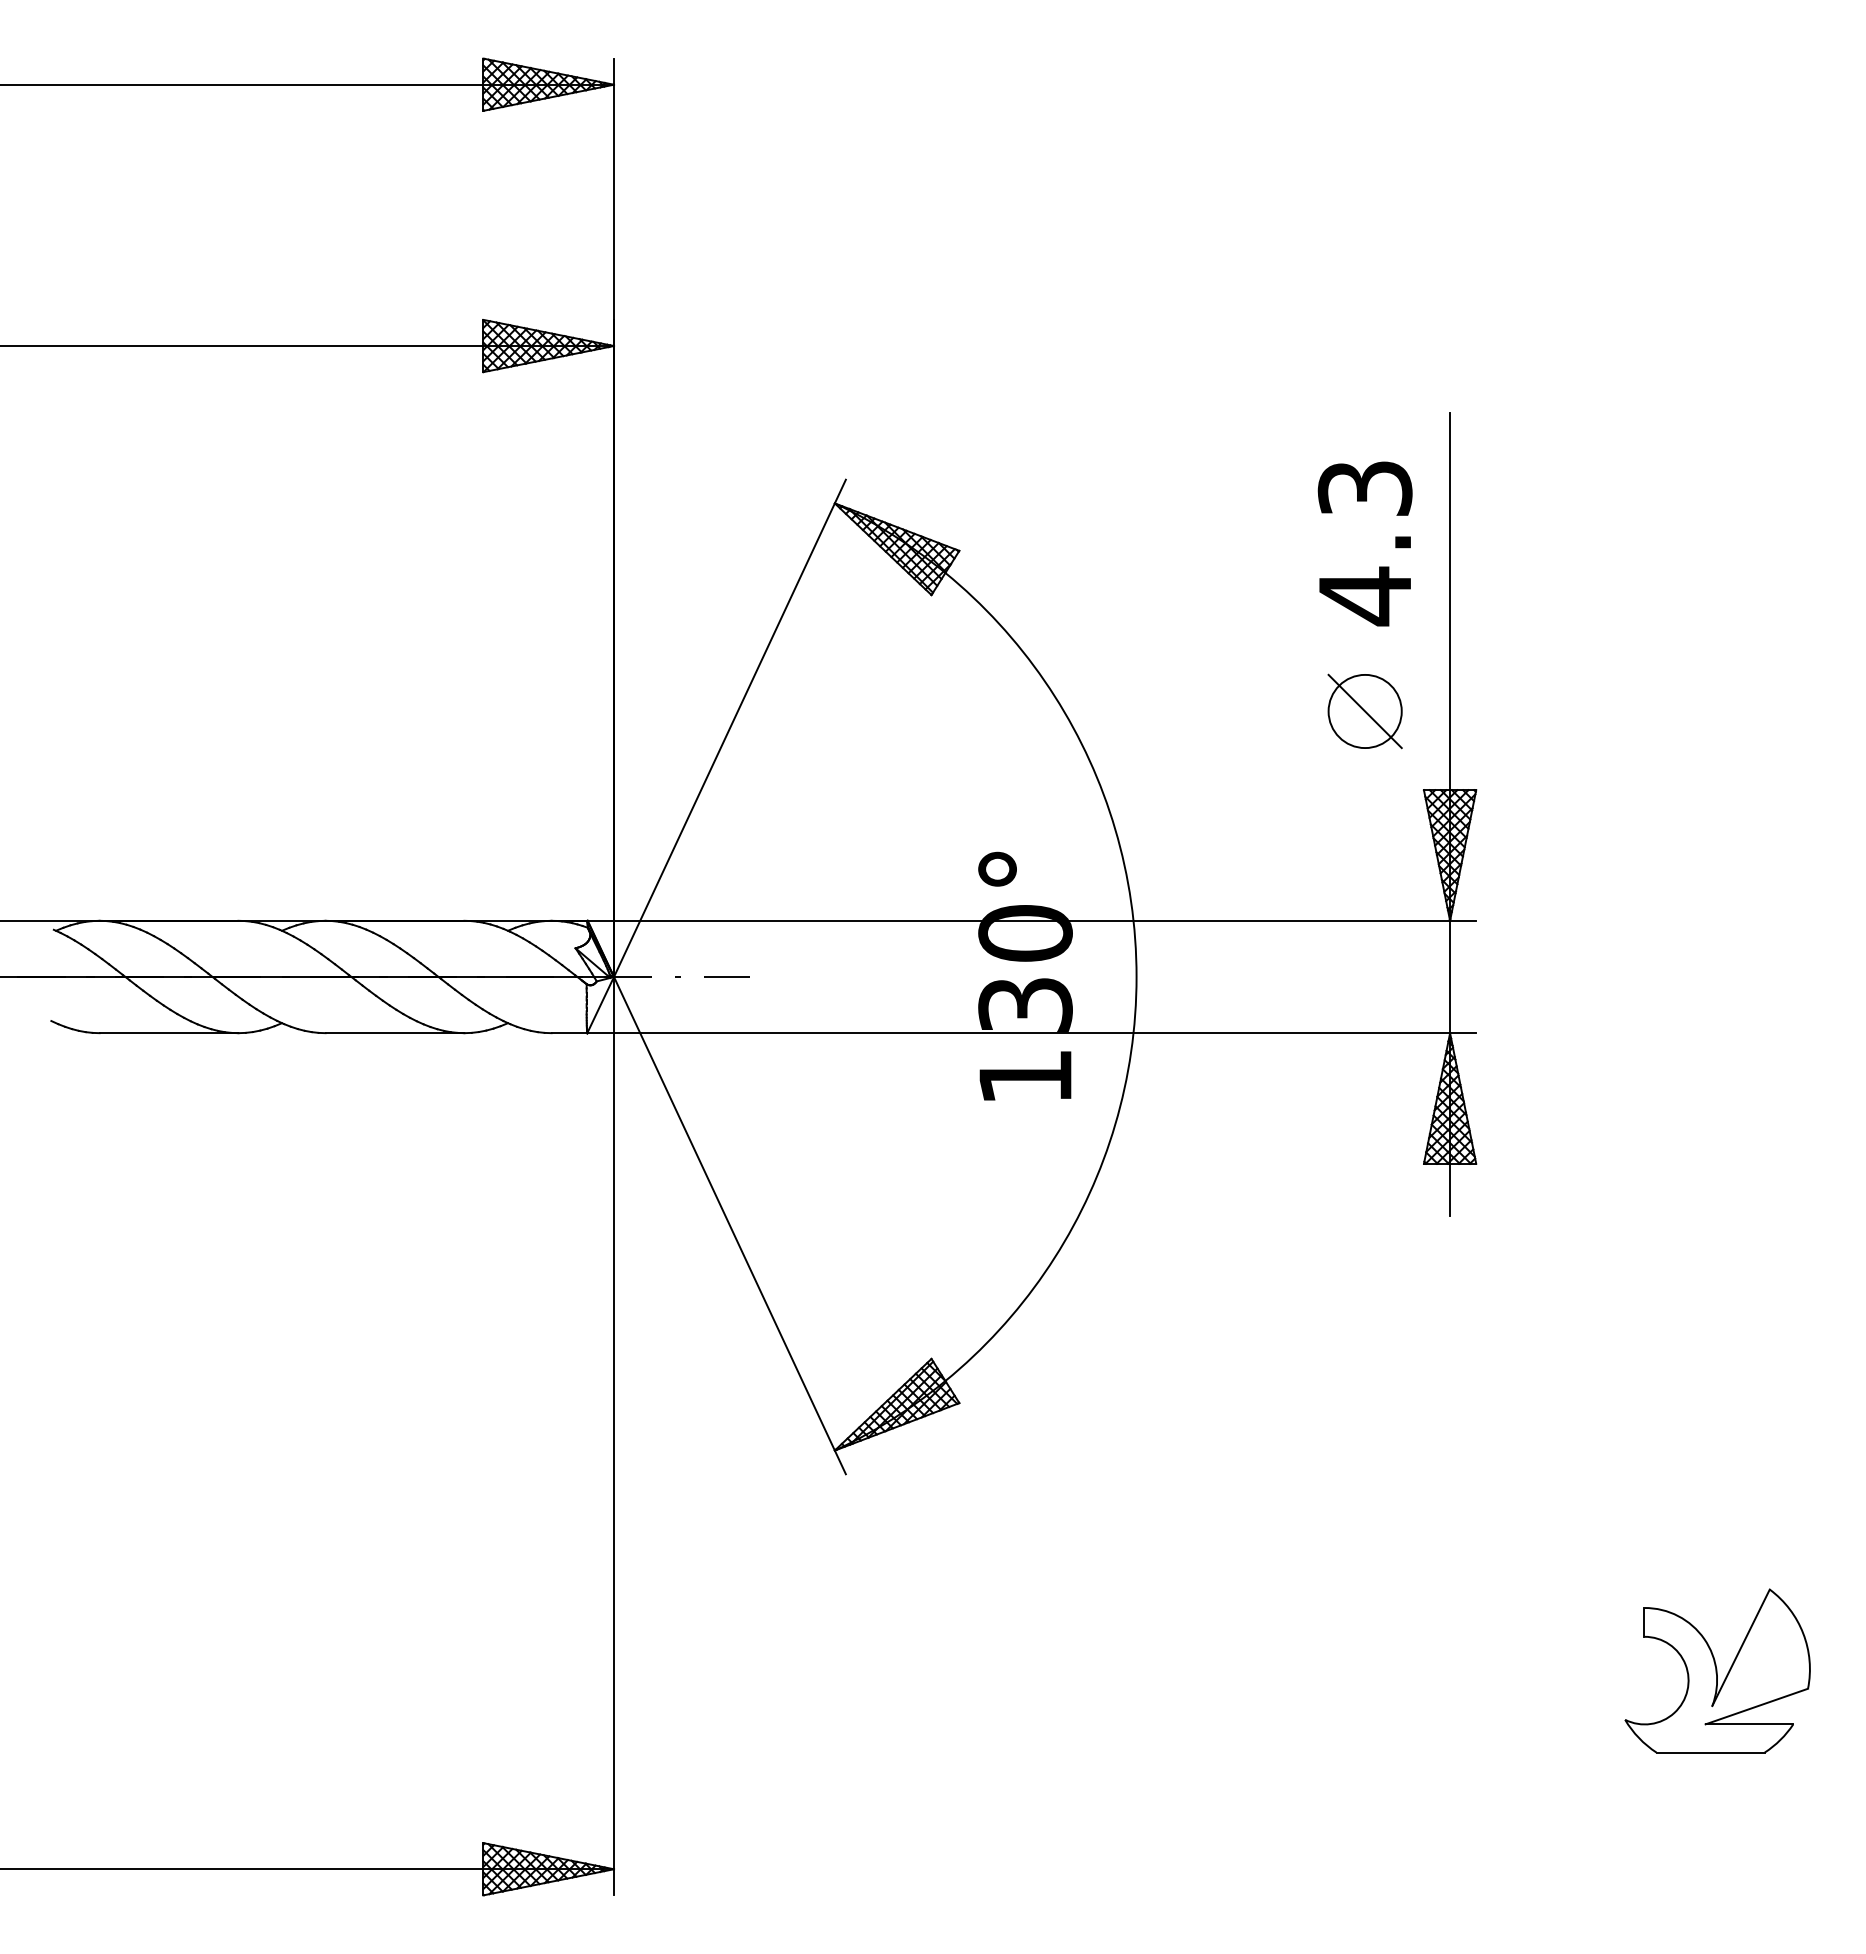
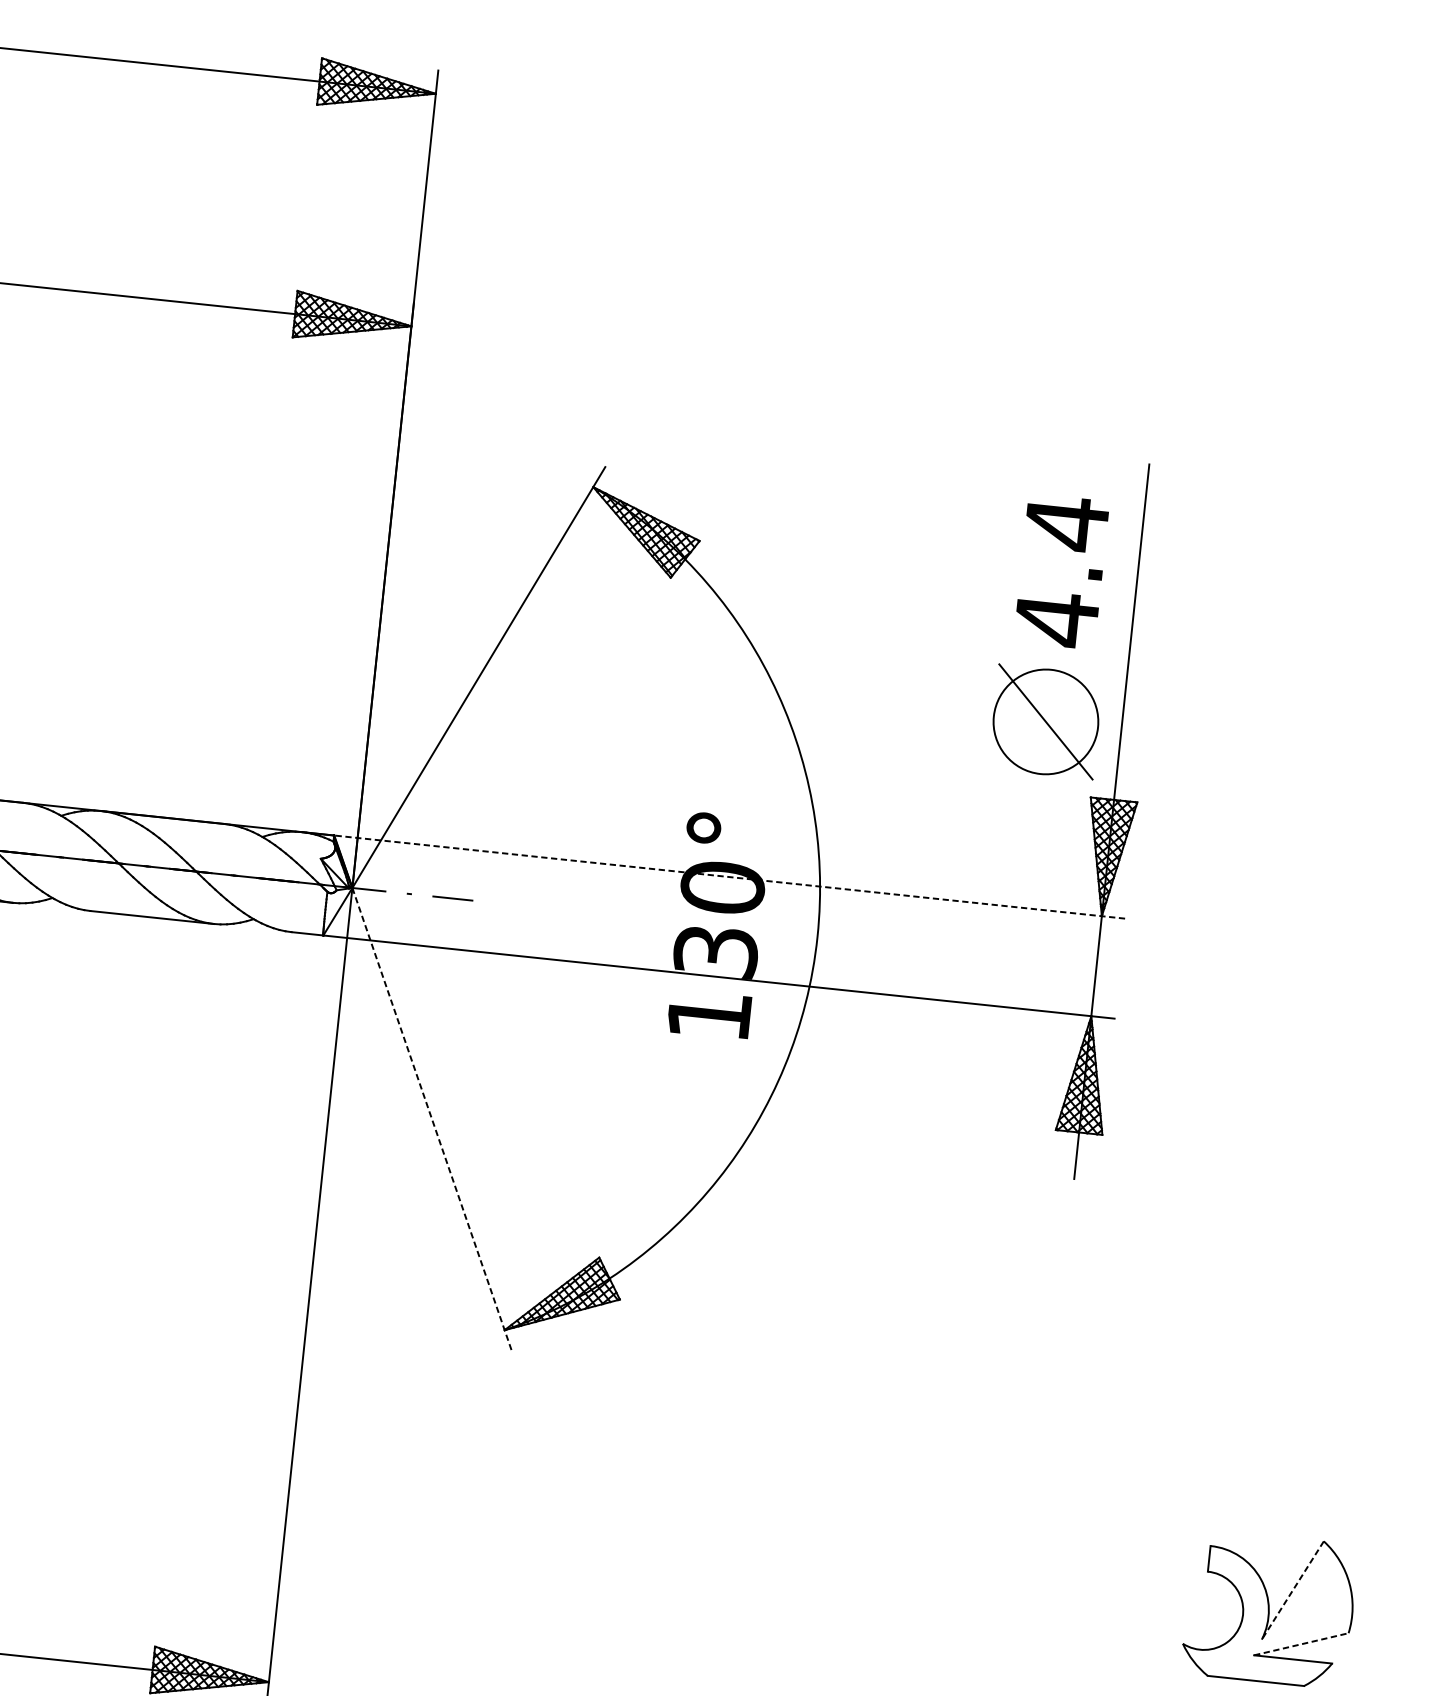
text: (1364, 488) -> (1066, 523), 4.3 -> 4.4
part: (1364, 711) -> (1045, 721), size x1.6
line: (1031, 920) -> (729, 876), solid -> dashed
line: (730, 1226) -> (432, 1120), solid -> dashed
line: (1741, 1647) -> (1293, 1590), solid -> dashed
line: (1757, 1706) -> (1301, 1644), solid -> dashed

